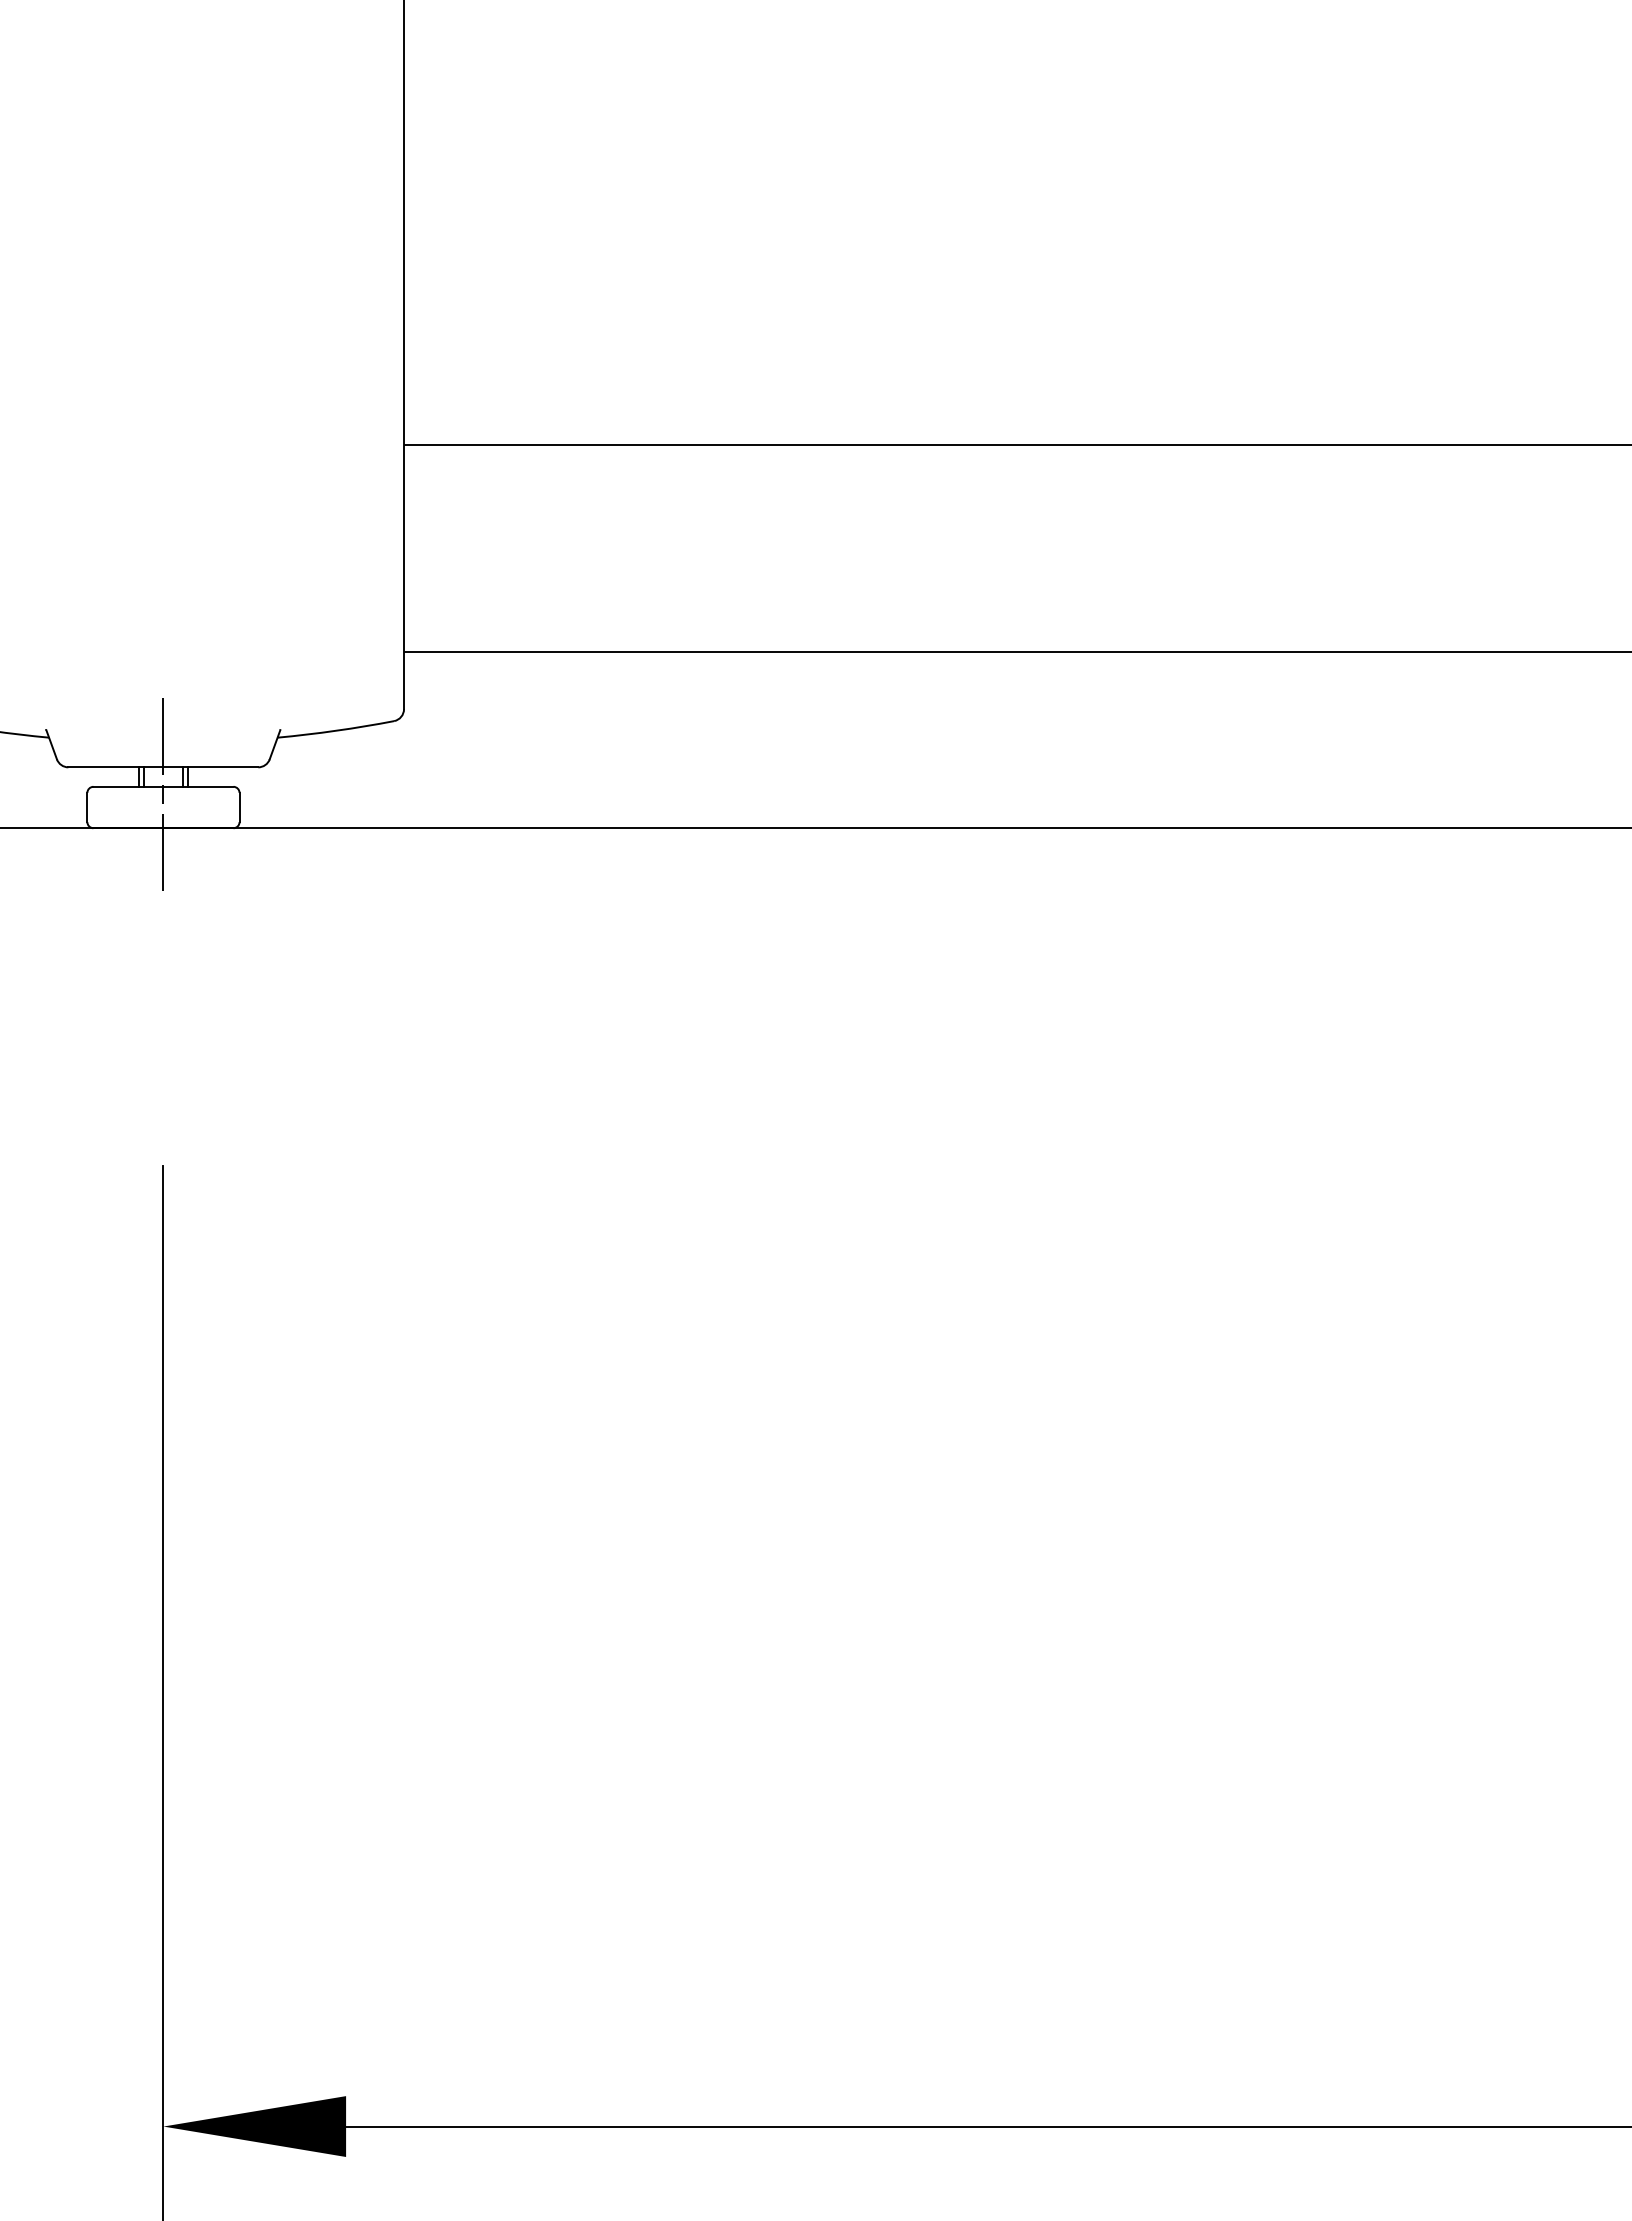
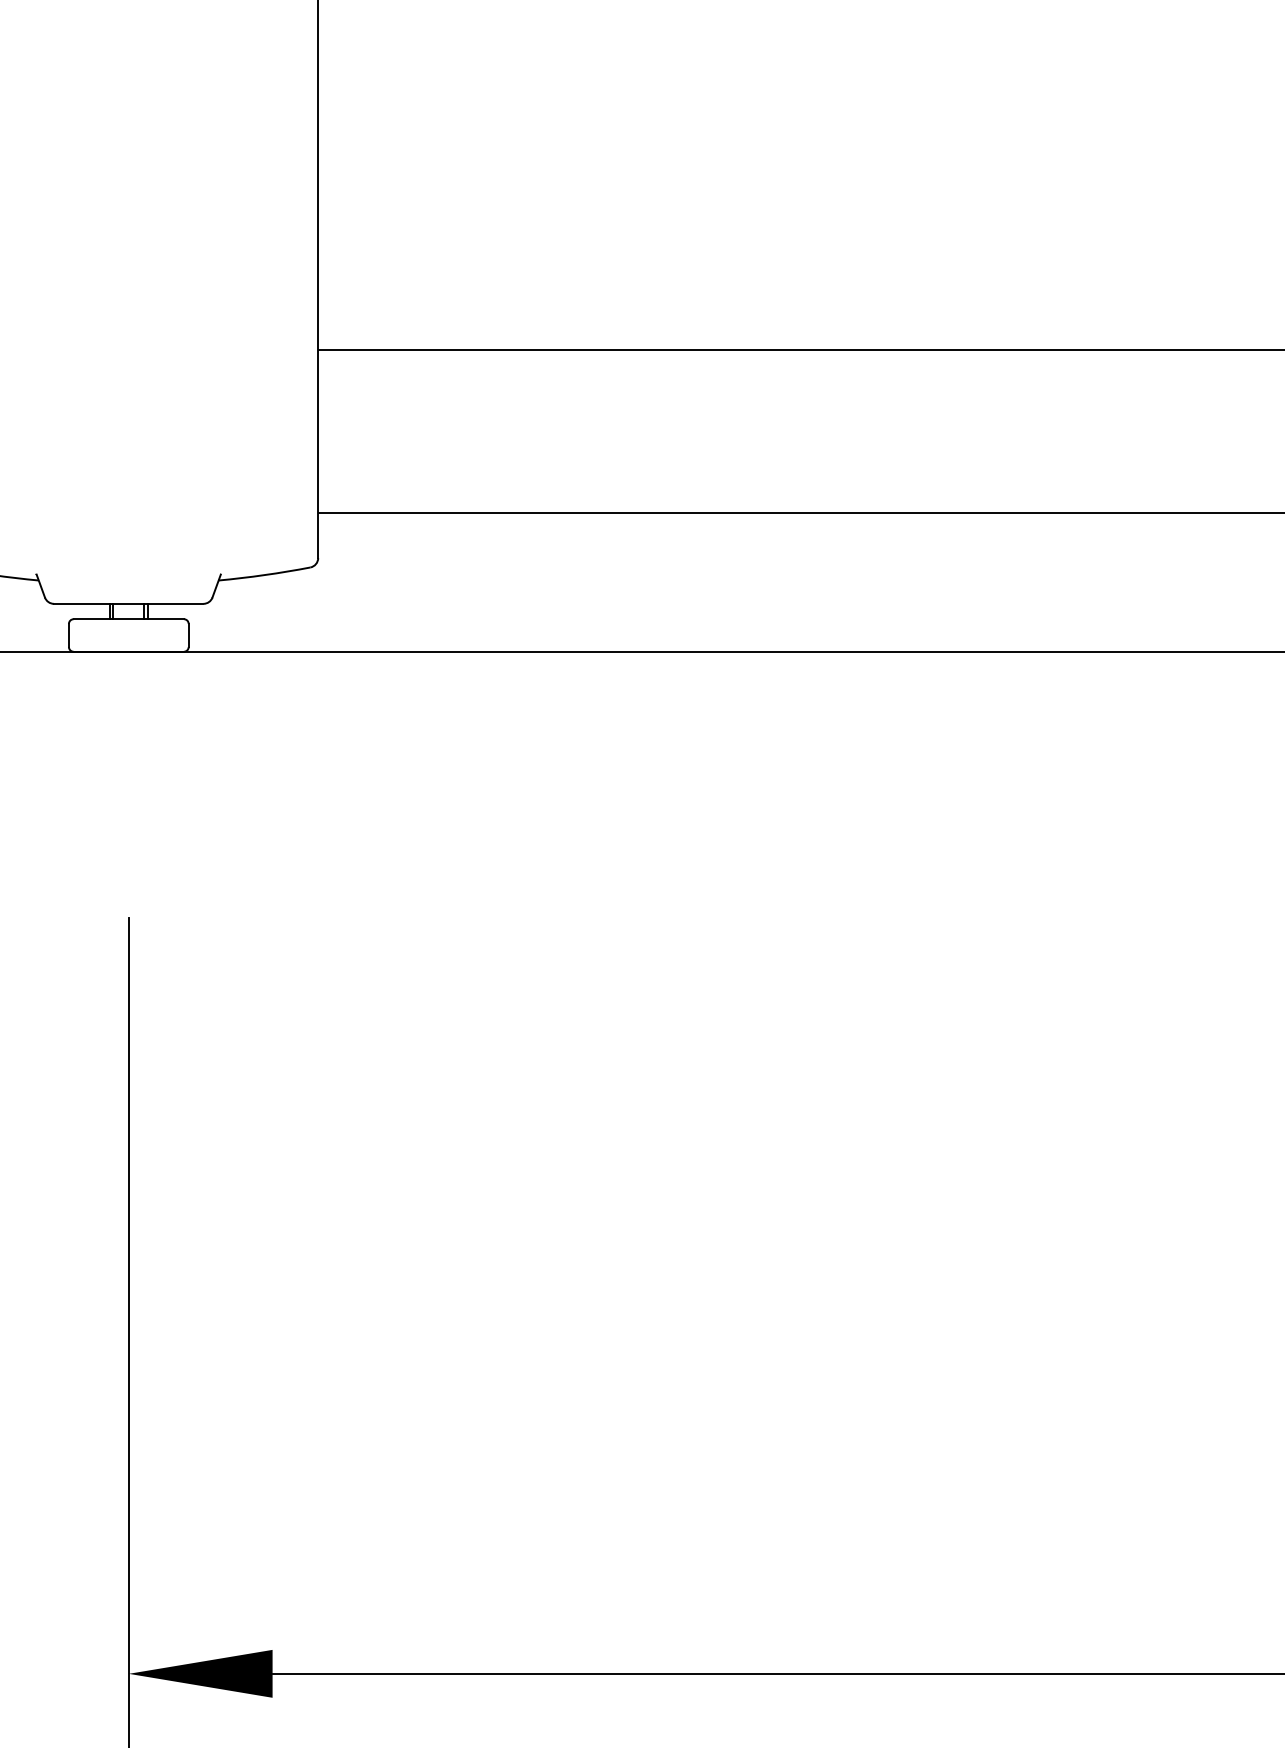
line: (163, 795) -> (128, 626), removed

